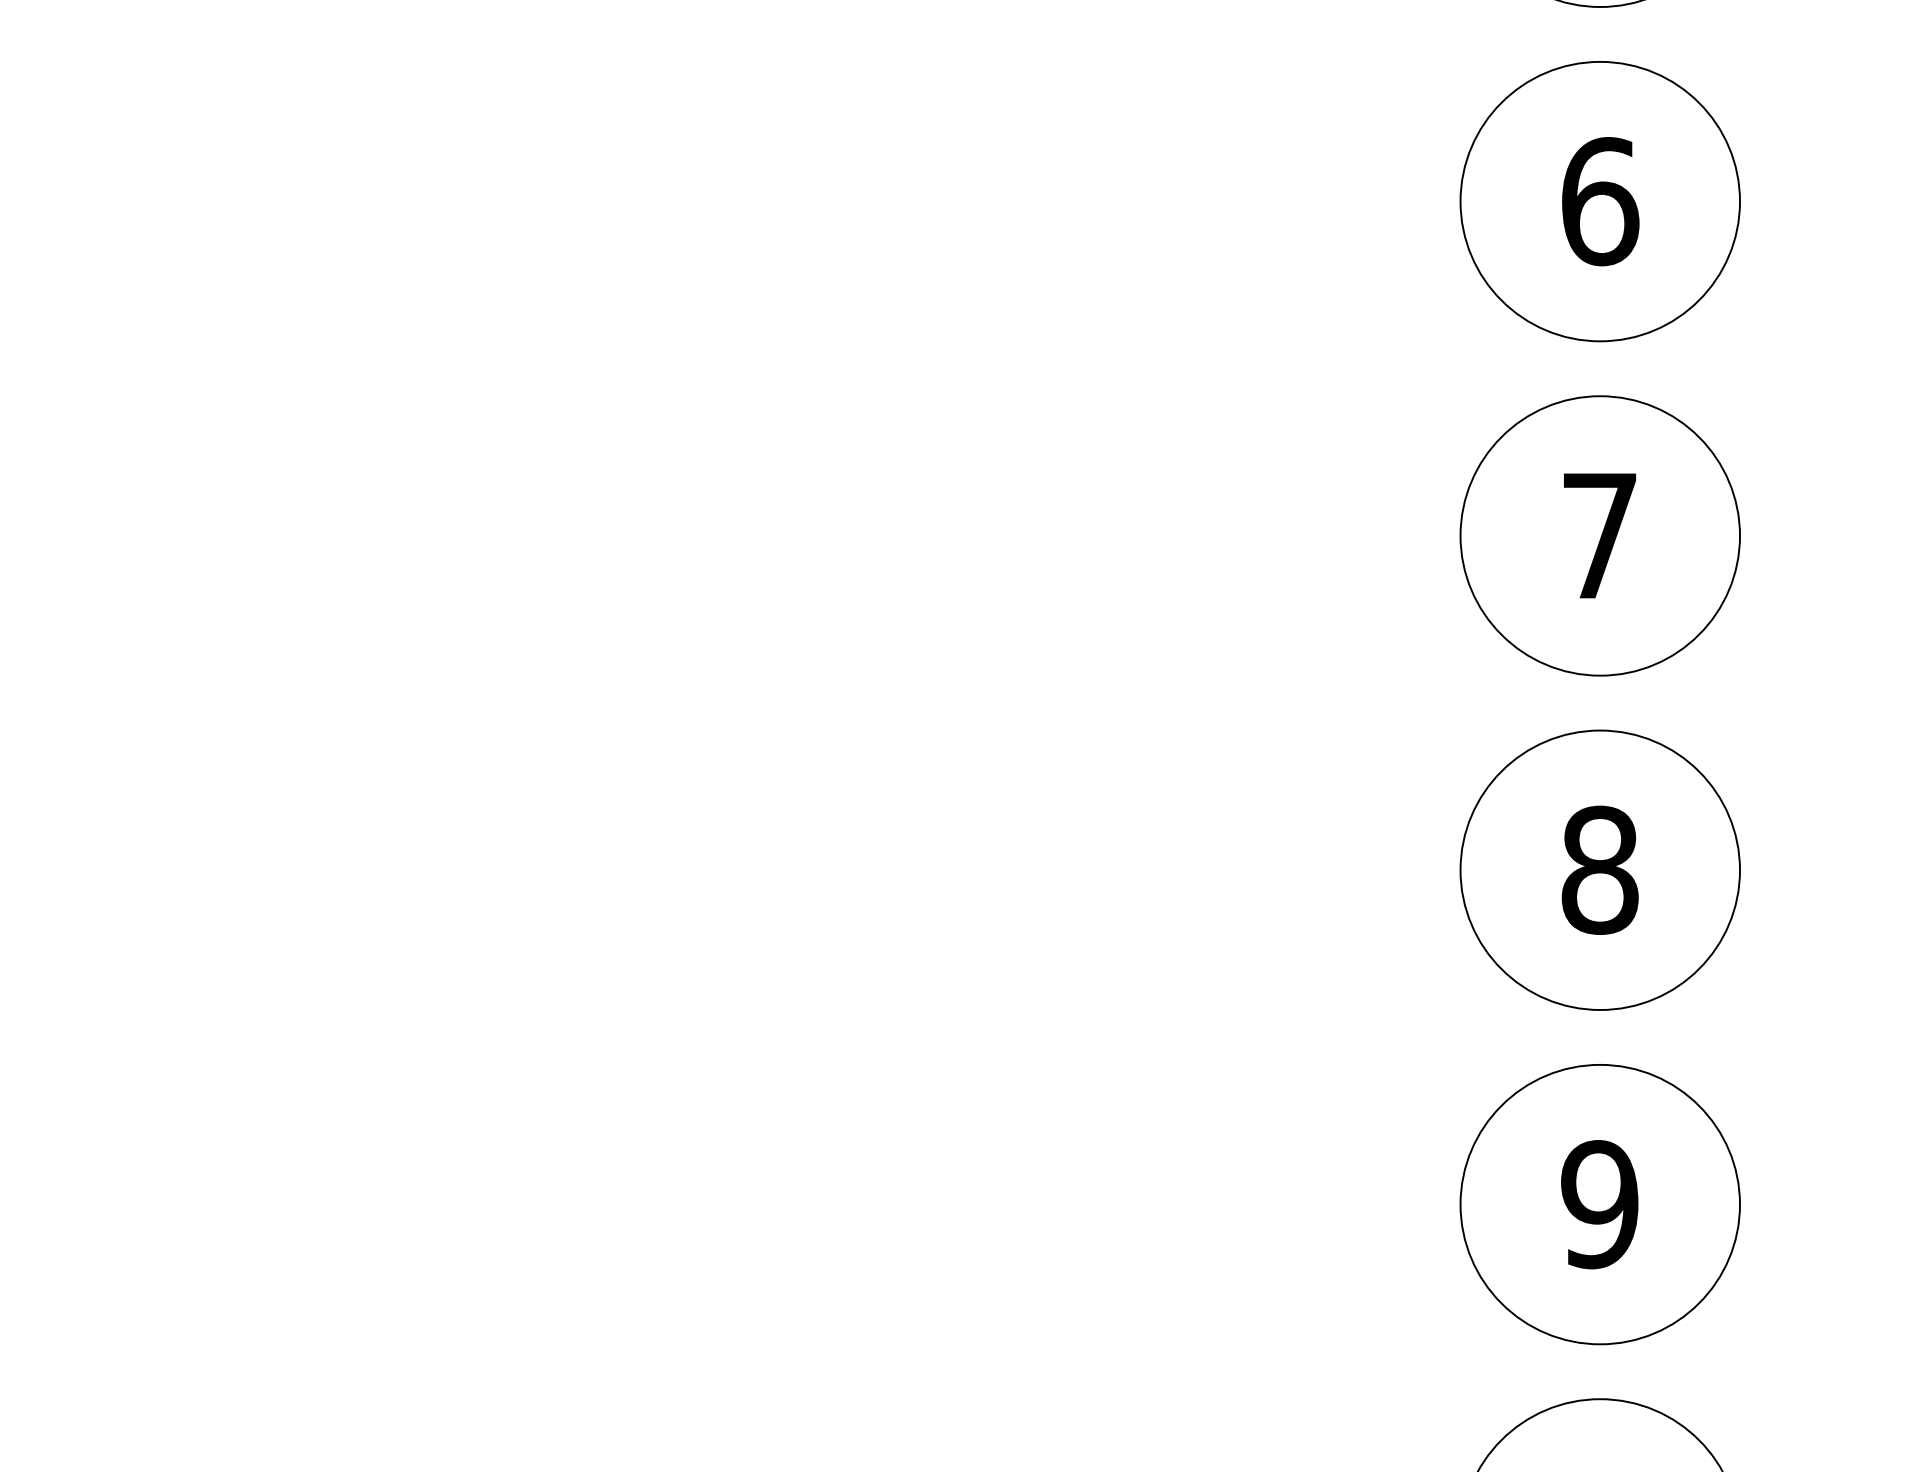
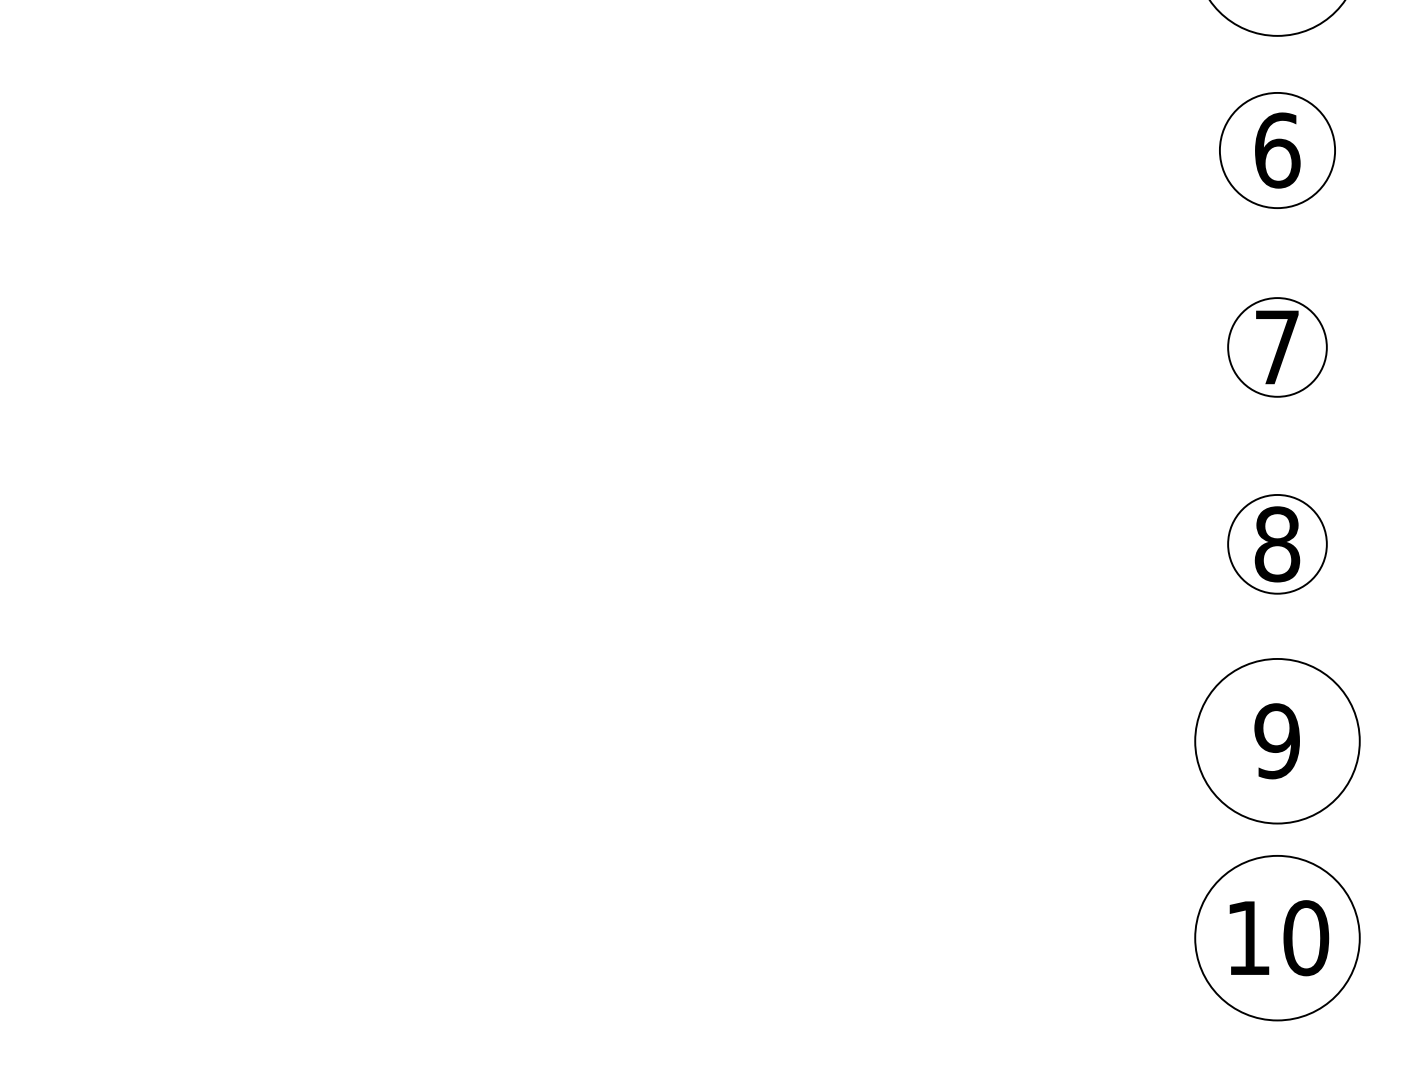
circle: (1600, 201) -> (1277, 150), size x0.7
circle: (1600, 536) -> (1277, 347), size x0.6
circle: (1600, 870) -> (1277, 544), size x0.6

